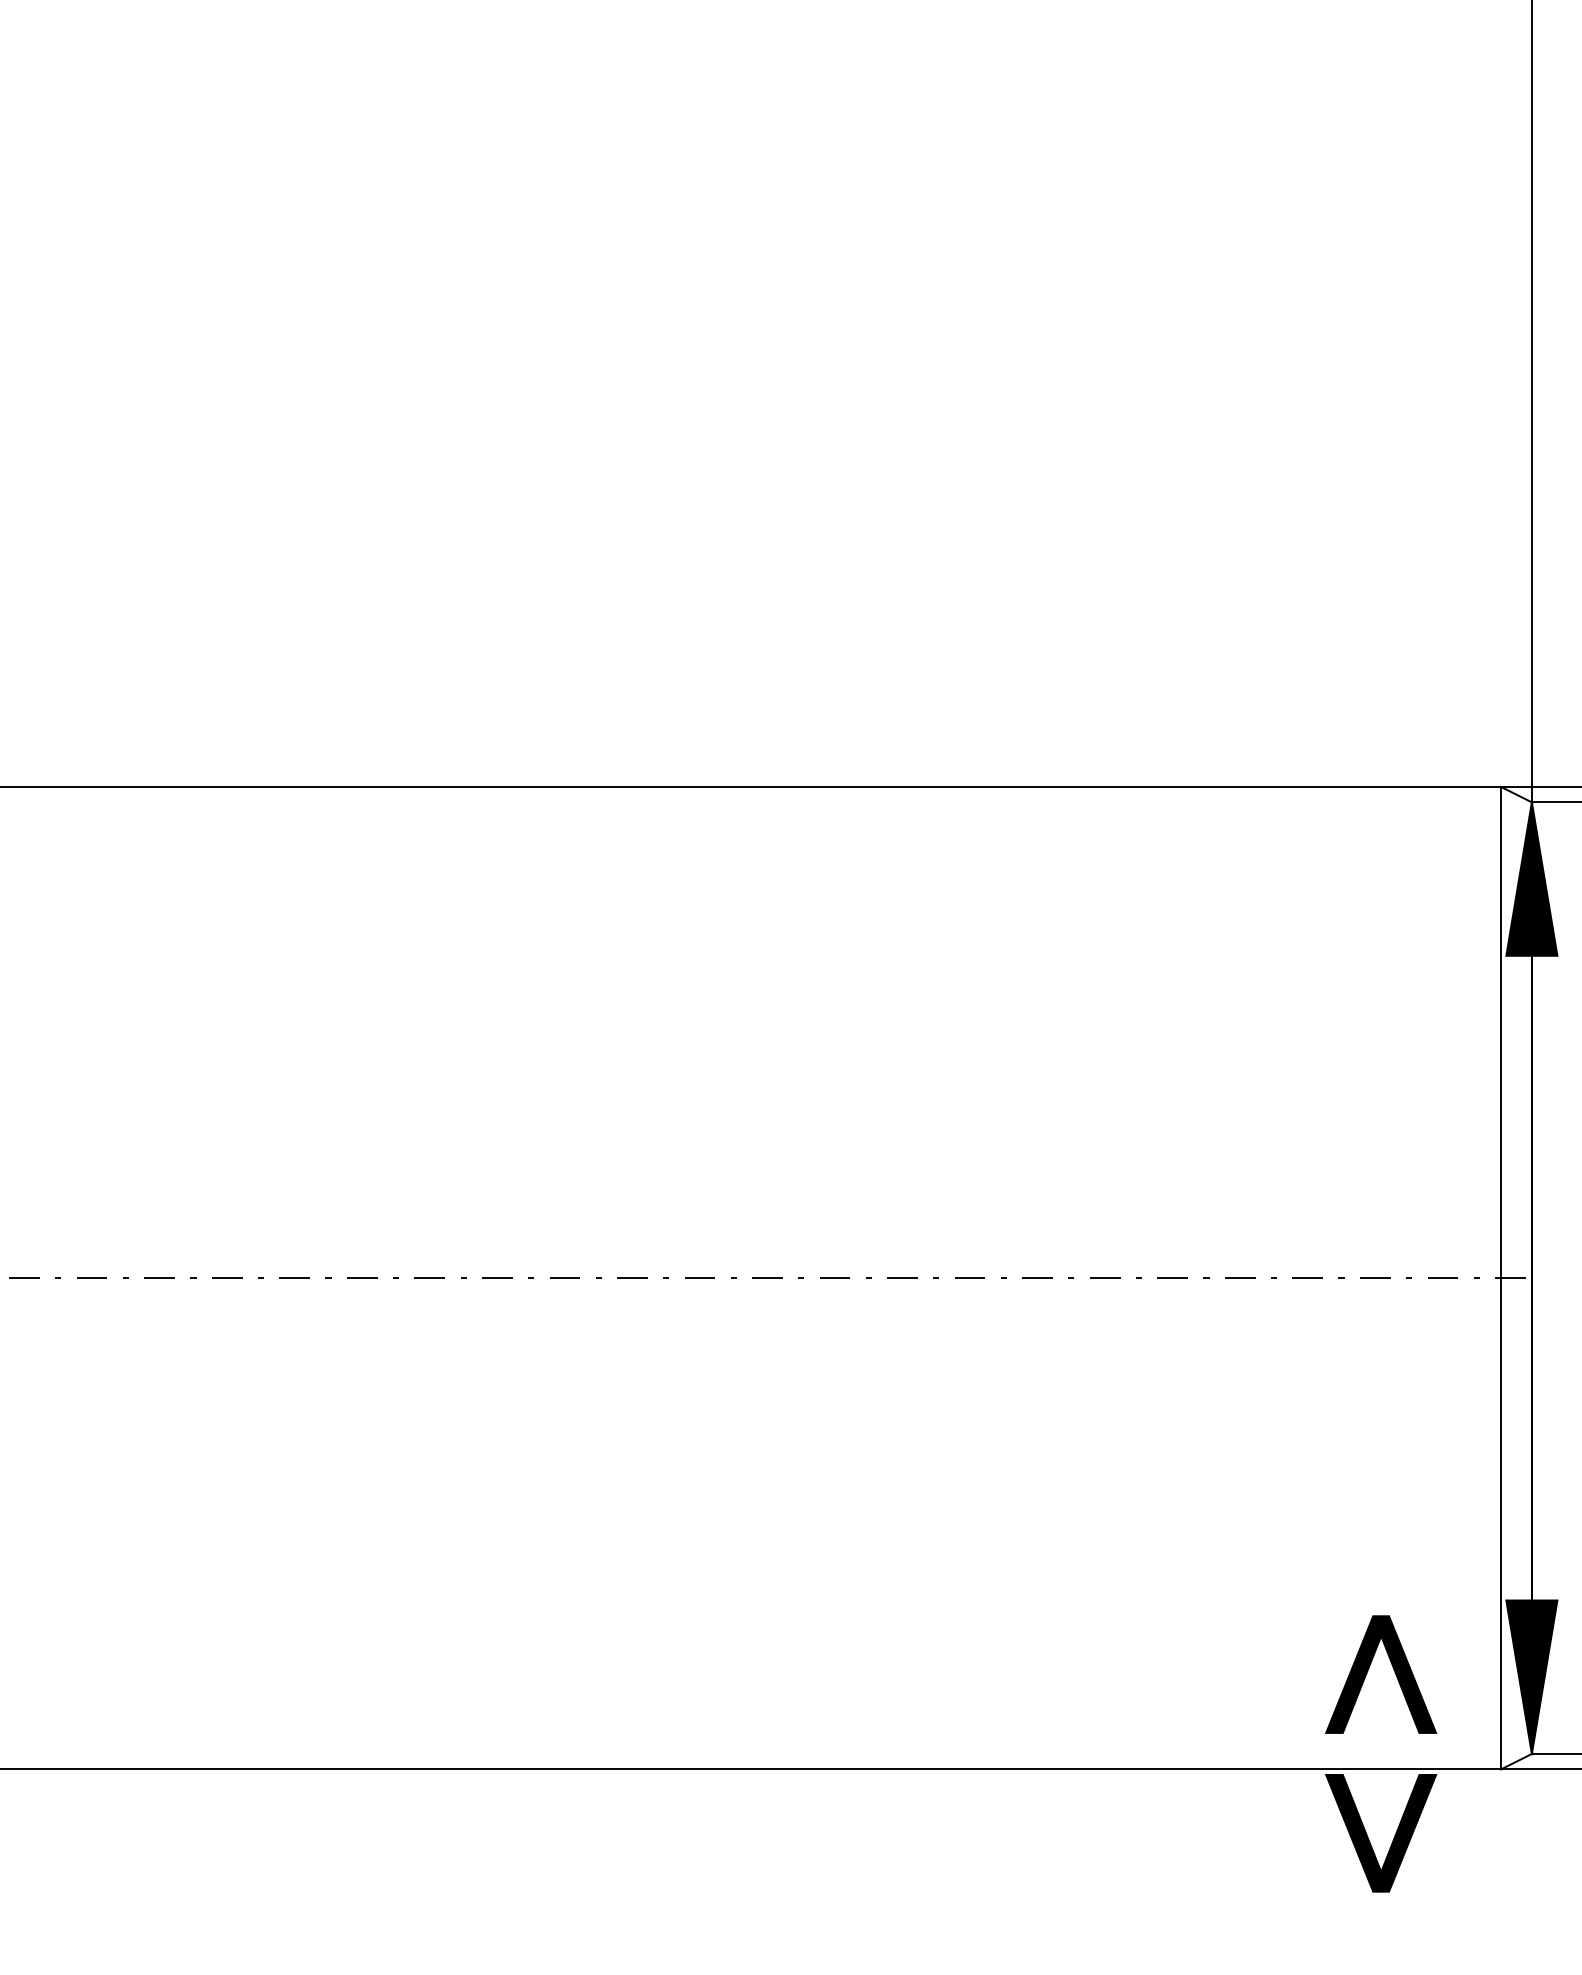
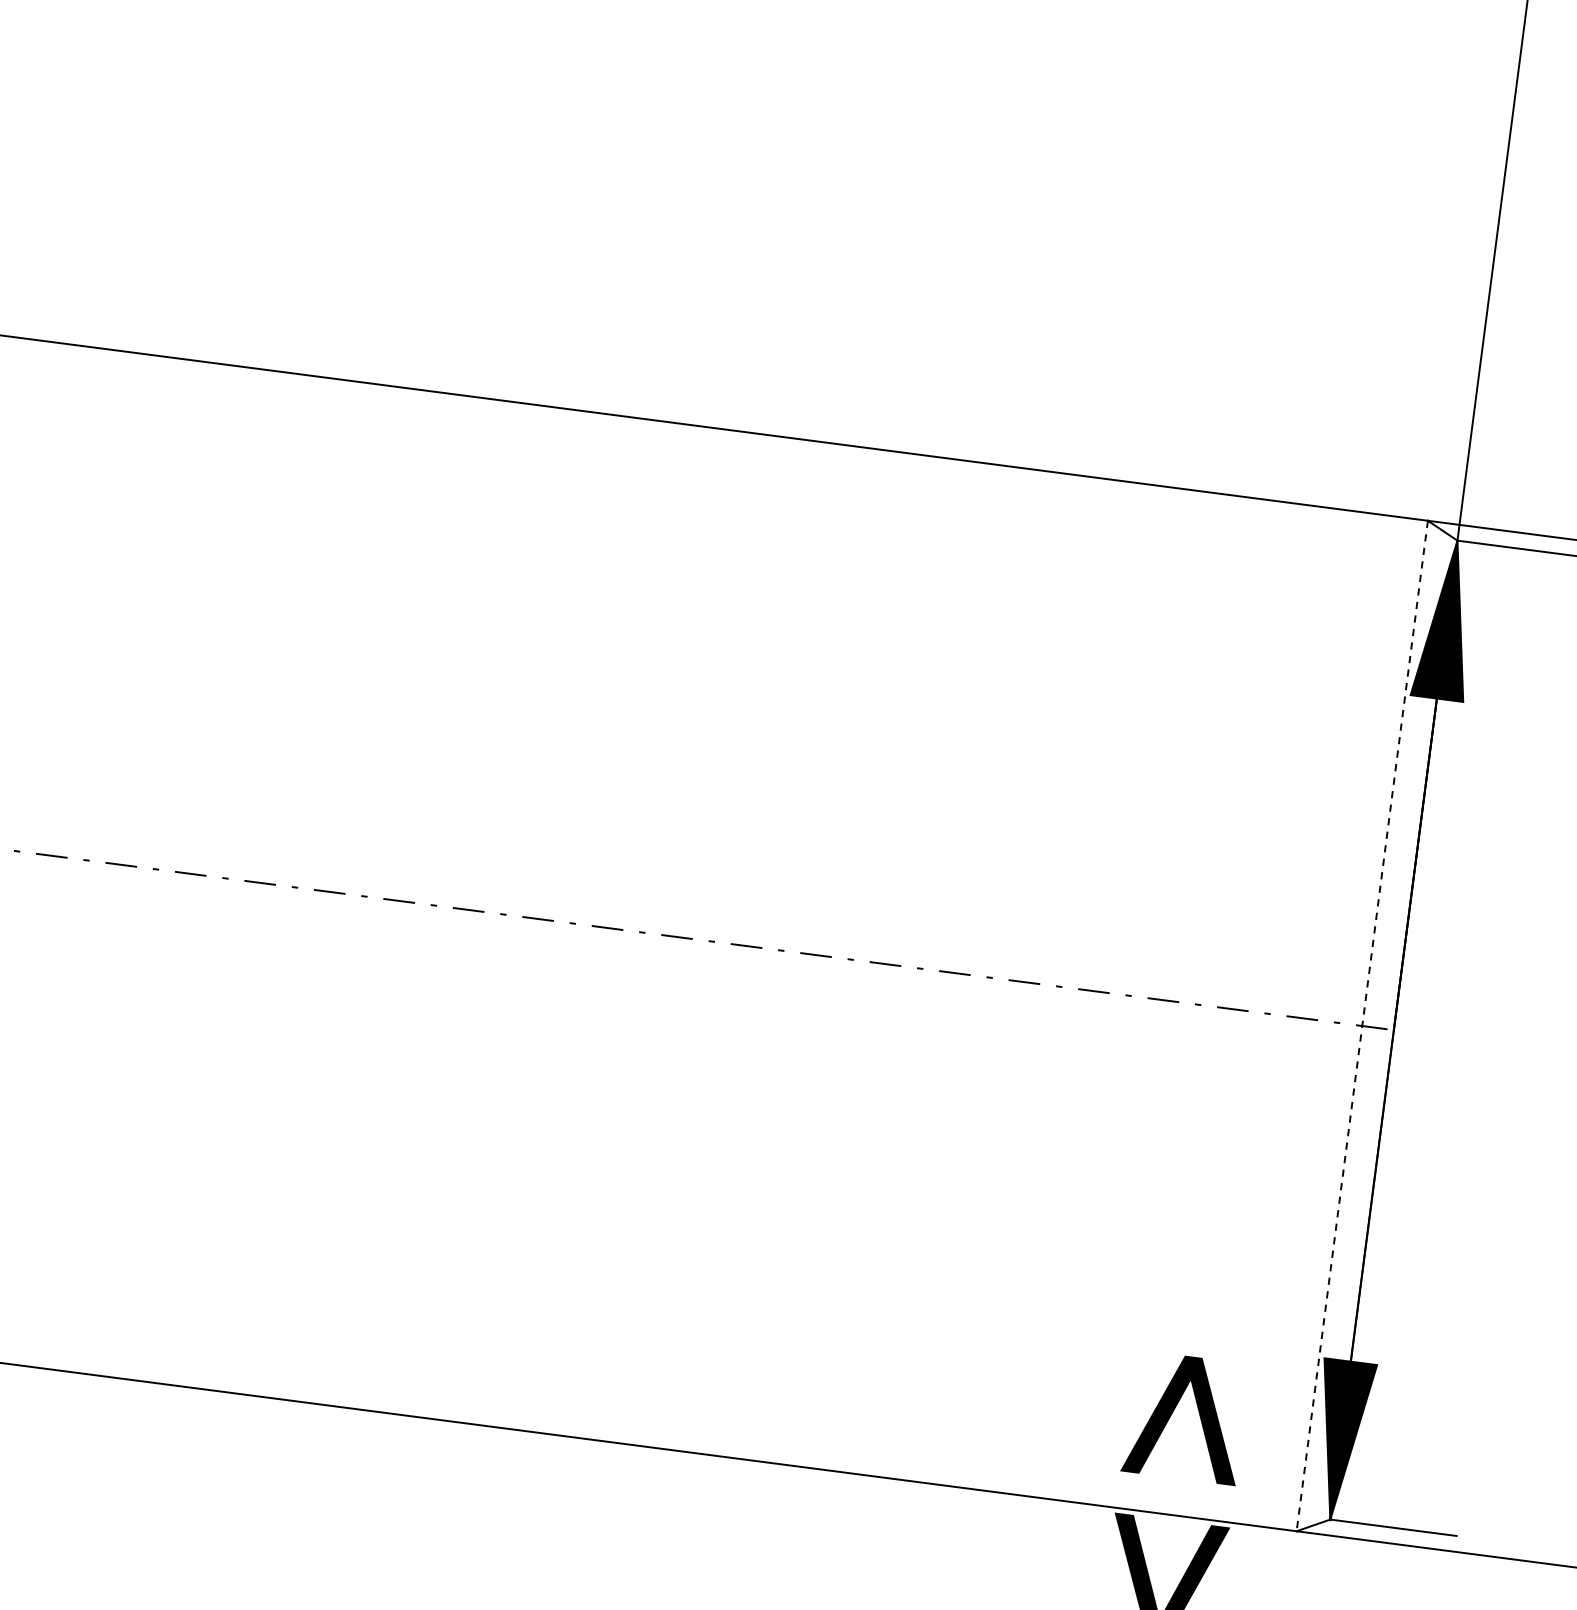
line: (1501, 1278) -> (1362, 1026), solid -> dashed

